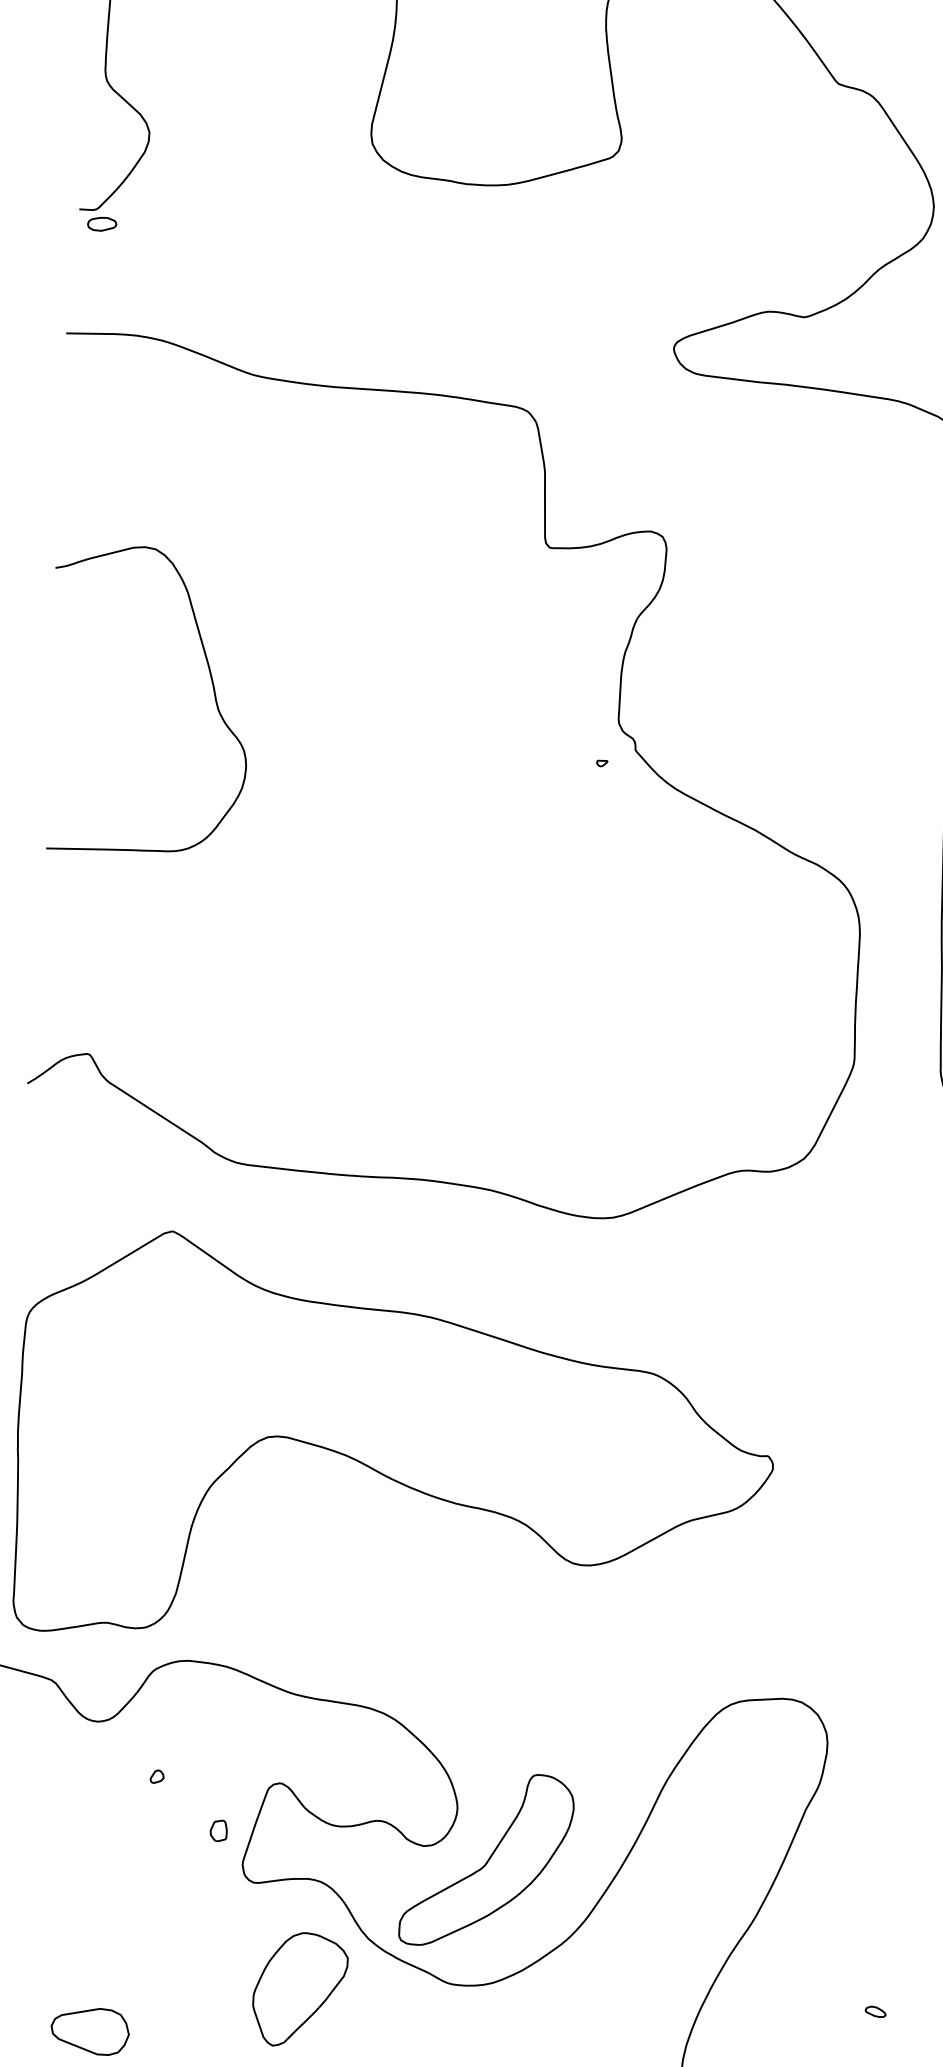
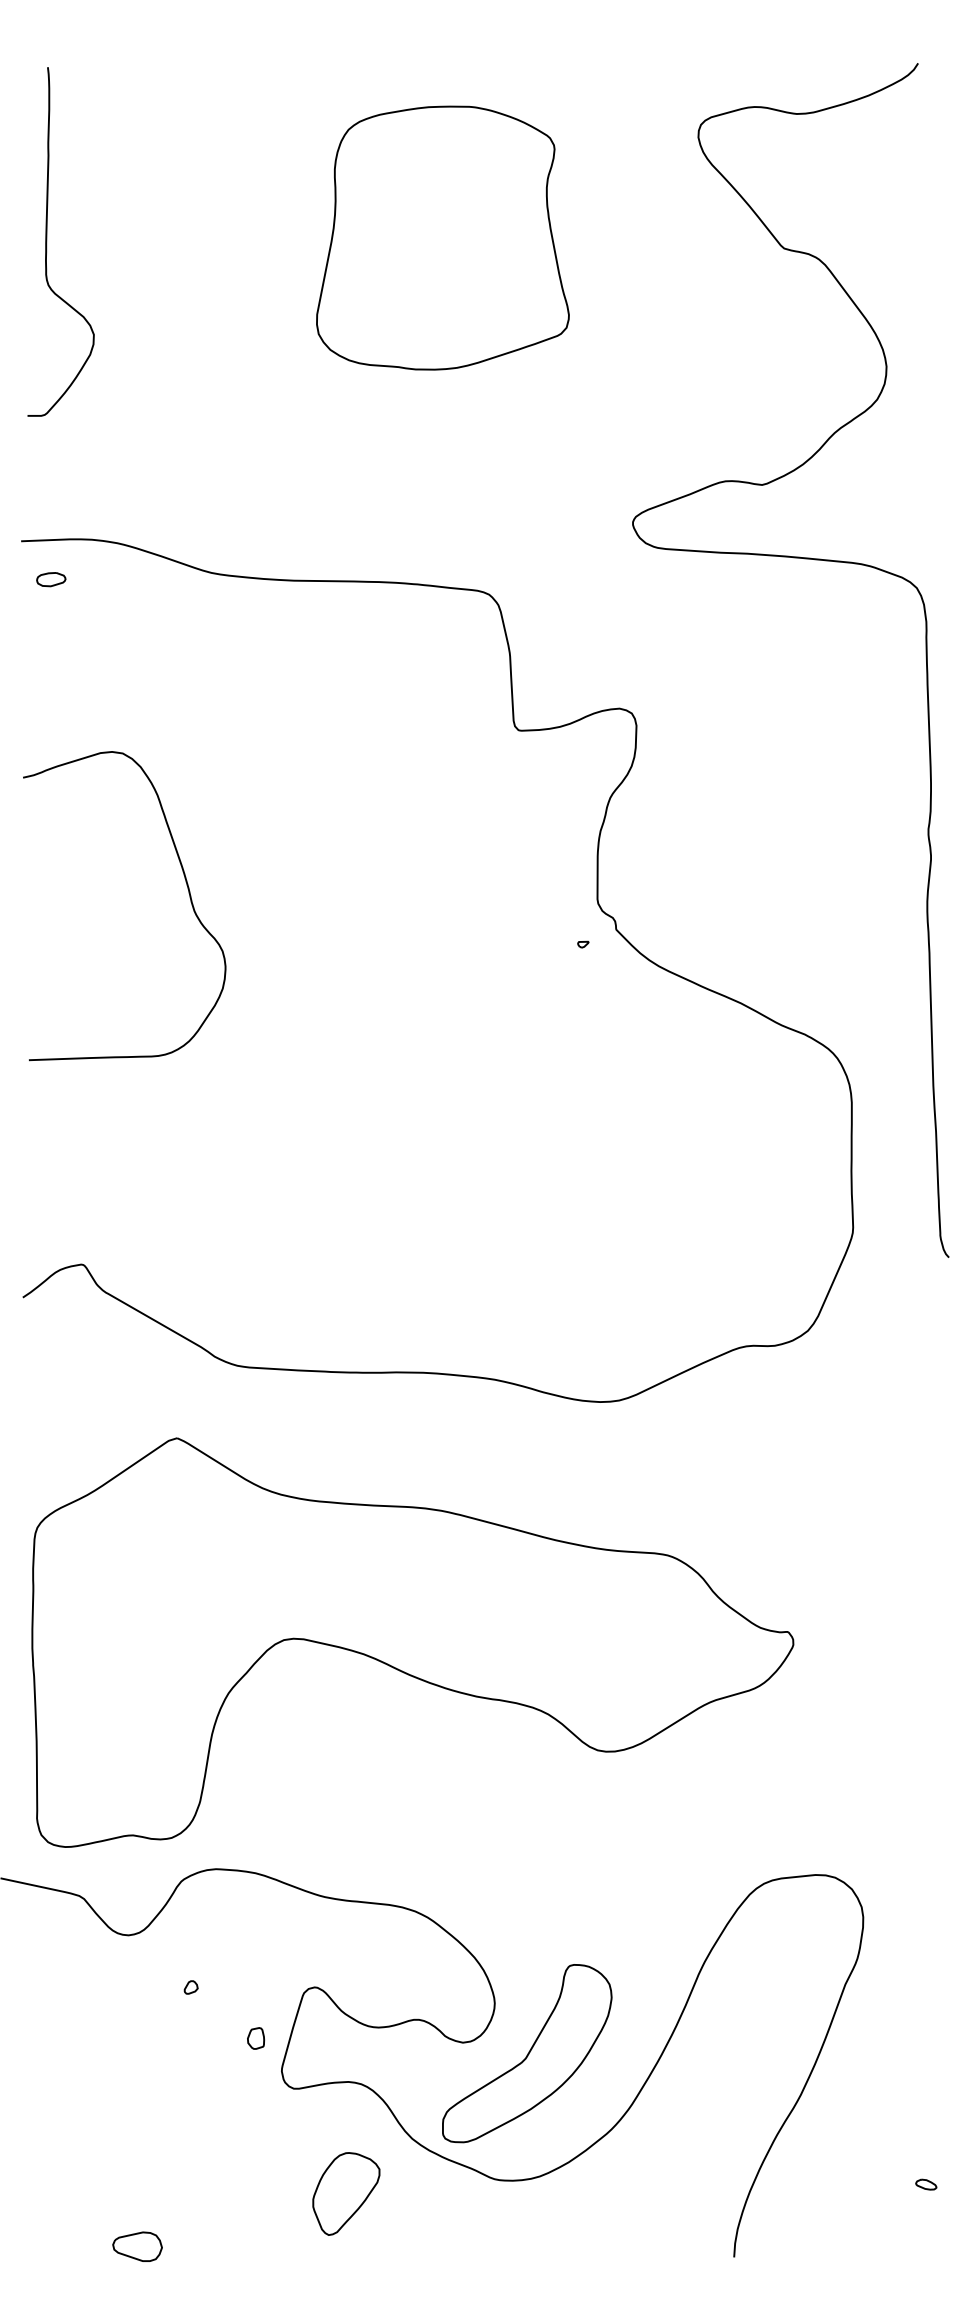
part: (102, 224) -> (51, 579), moved
part: (300, 1989) -> (346, 2193), size x0.71
part: (90, 2030) -> (137, 2246), size x0.62

